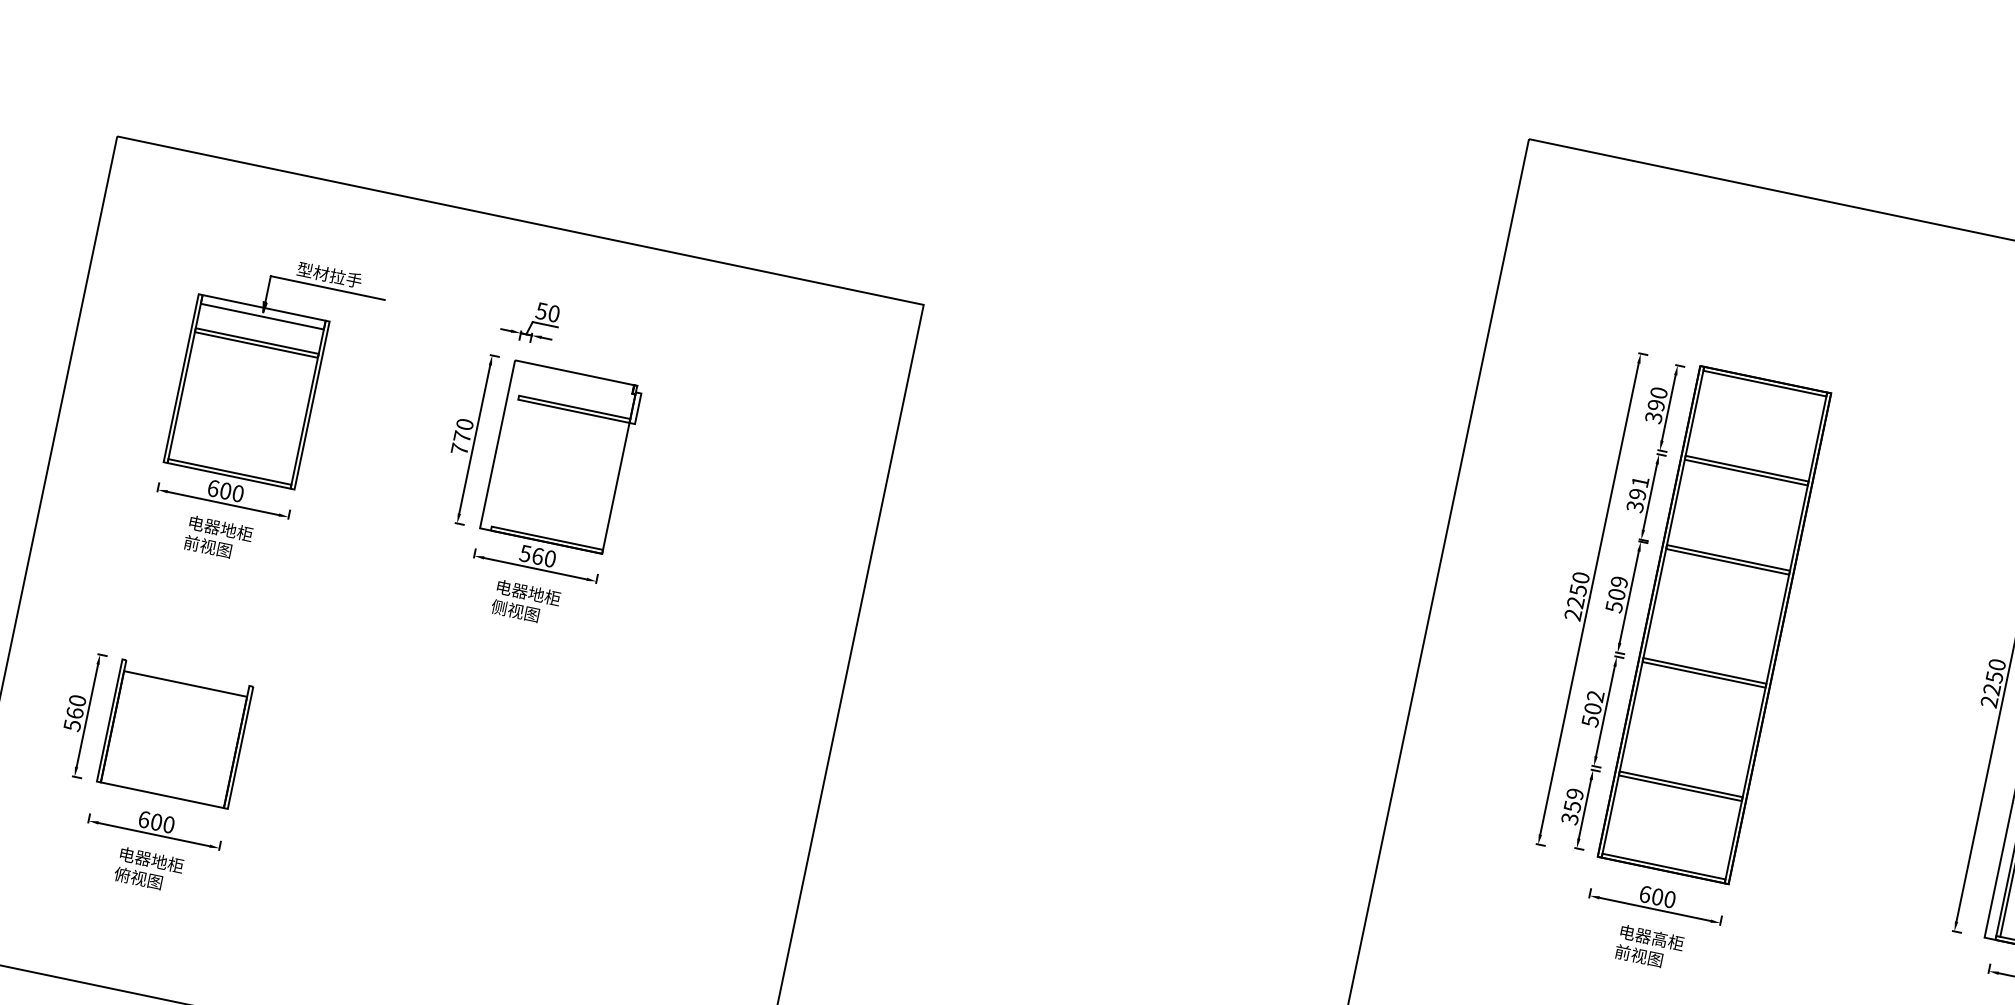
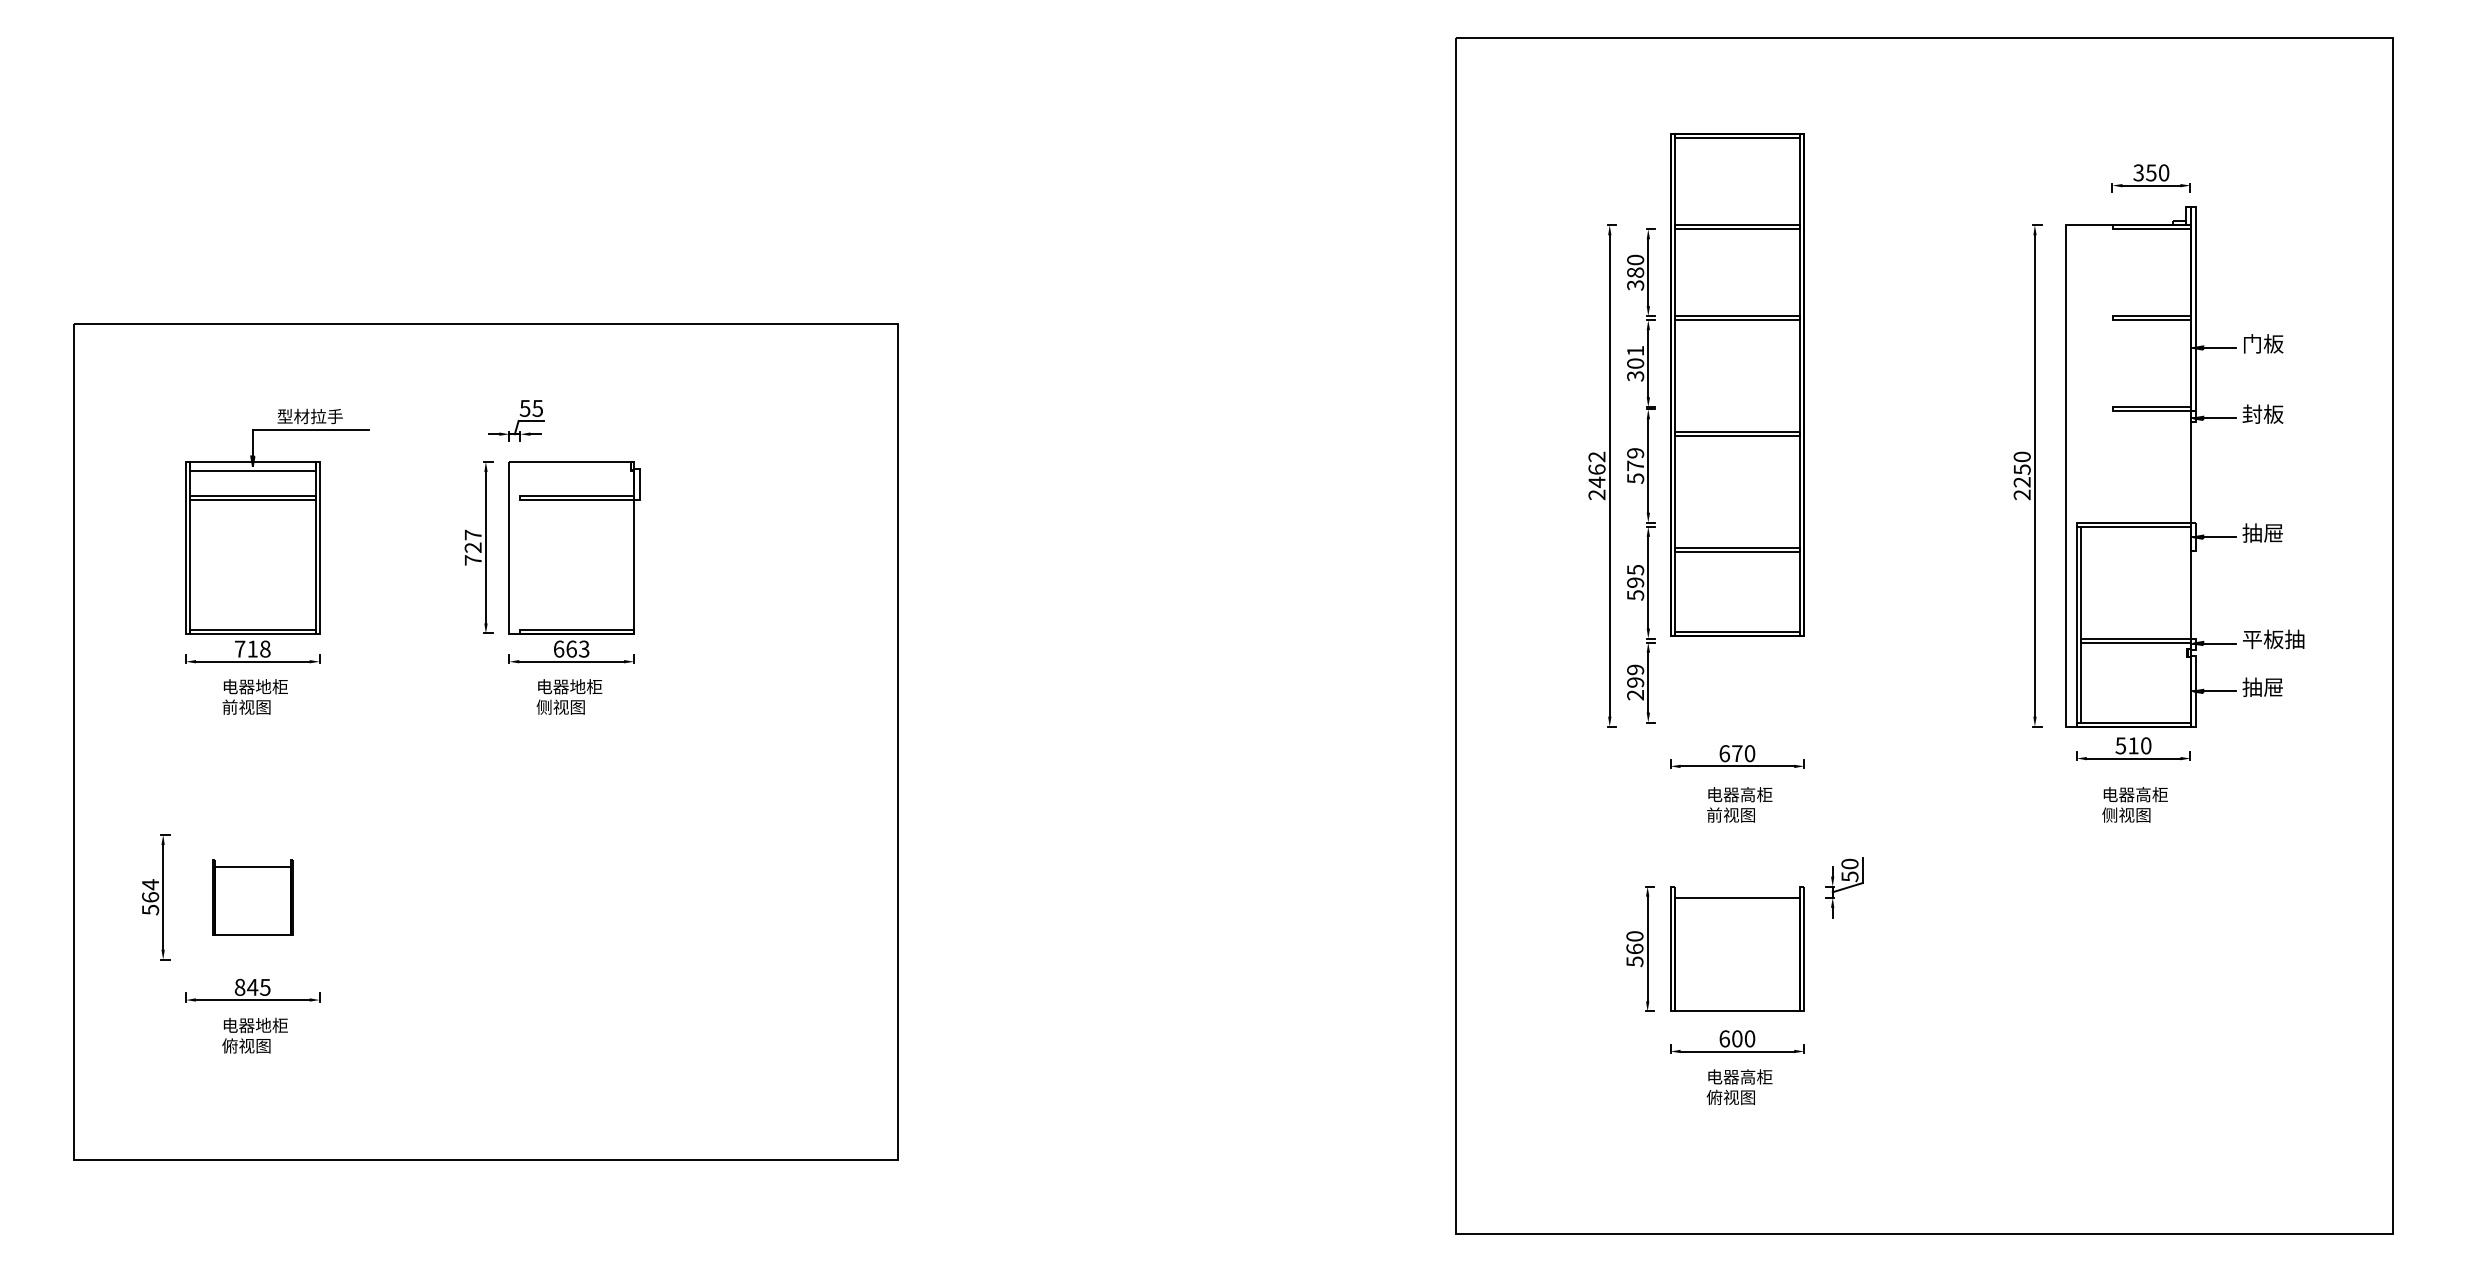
text: (553, 312) -> (537, 407), 50 -> 55
text: (1656, 405) -> (1635, 272), 390 -> 380
text: (463, 429) -> (472, 540), 770 -> 727
text: (225, 490) -> (252, 648), 600 -> 718
text: (1637, 494) -> (1635, 363), 391 -> 301
text: (537, 555) -> (571, 648), 560 -> 663
text: (1577, 590) -> (1596, 469), 2250 -> 2462
text: (1616, 594) -> (1635, 465), 509 -> 579
part: (1714, 624) -> (1737, 384), moved
text: (77, 700) -> (150, 884), 560 -> 564
text: (1594, 701) -> (1635, 575), 502 -> 595
part: (174, 734) -> (252, 897), size x0.6
text: (1571, 812) -> (1635, 688), 359 -> 299
text: (156, 821) -> (252, 986), 600 -> 845
text: (1657, 896) -> (1737, 753), 600 -> 670

